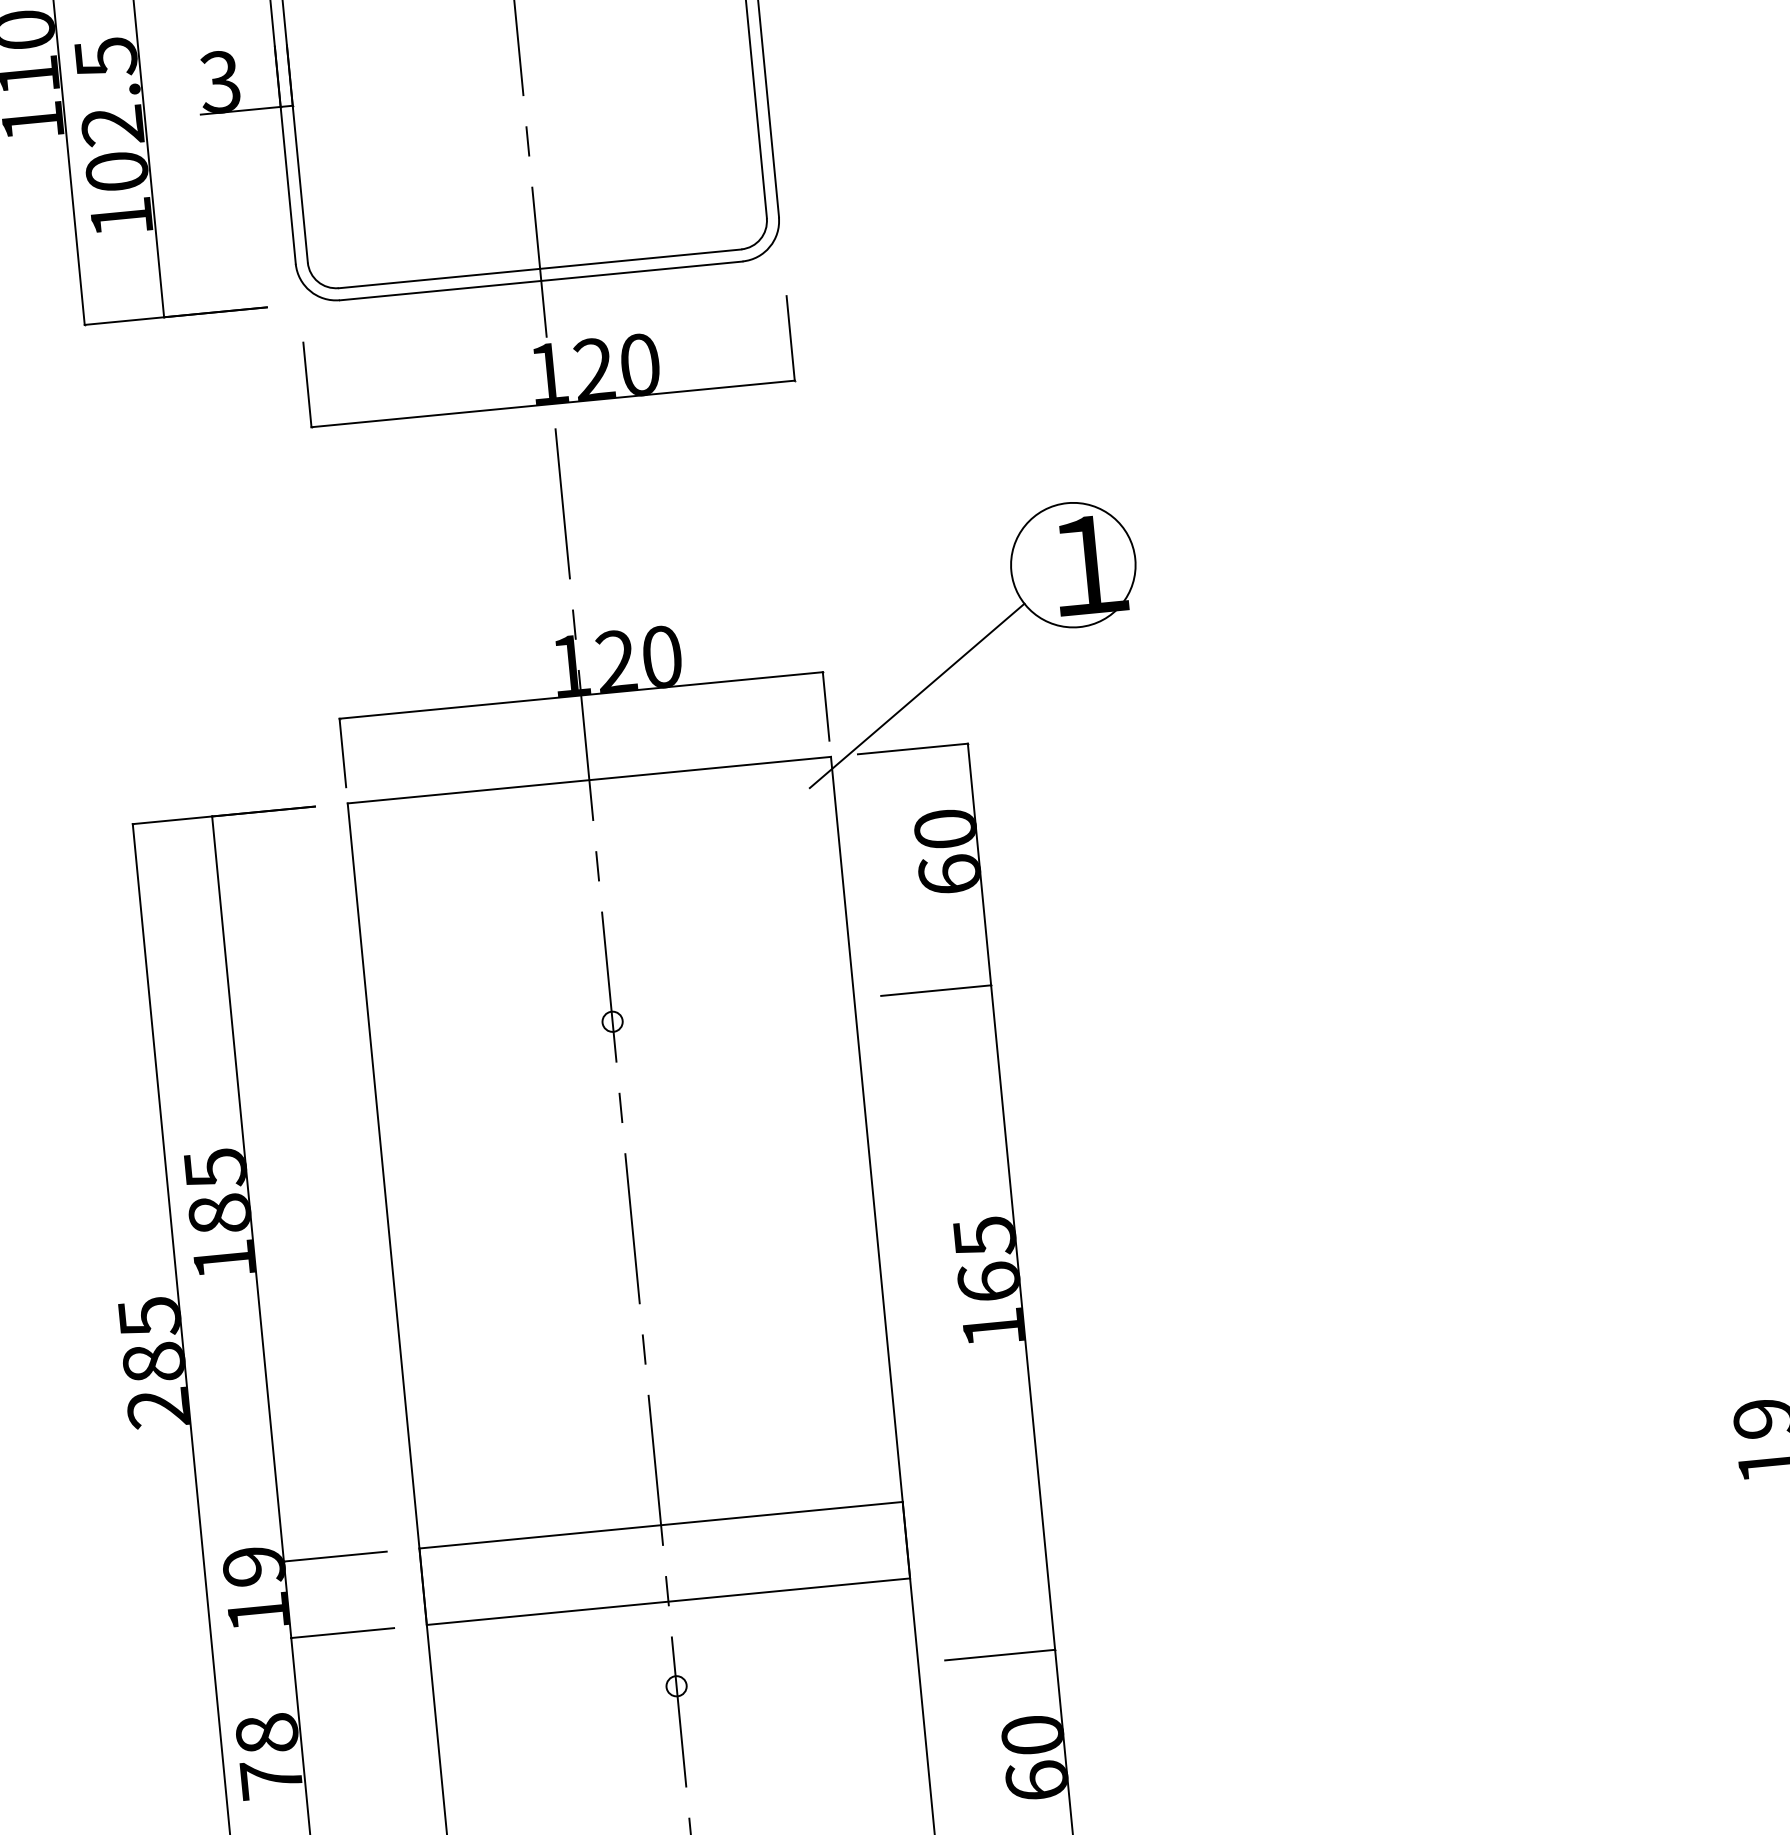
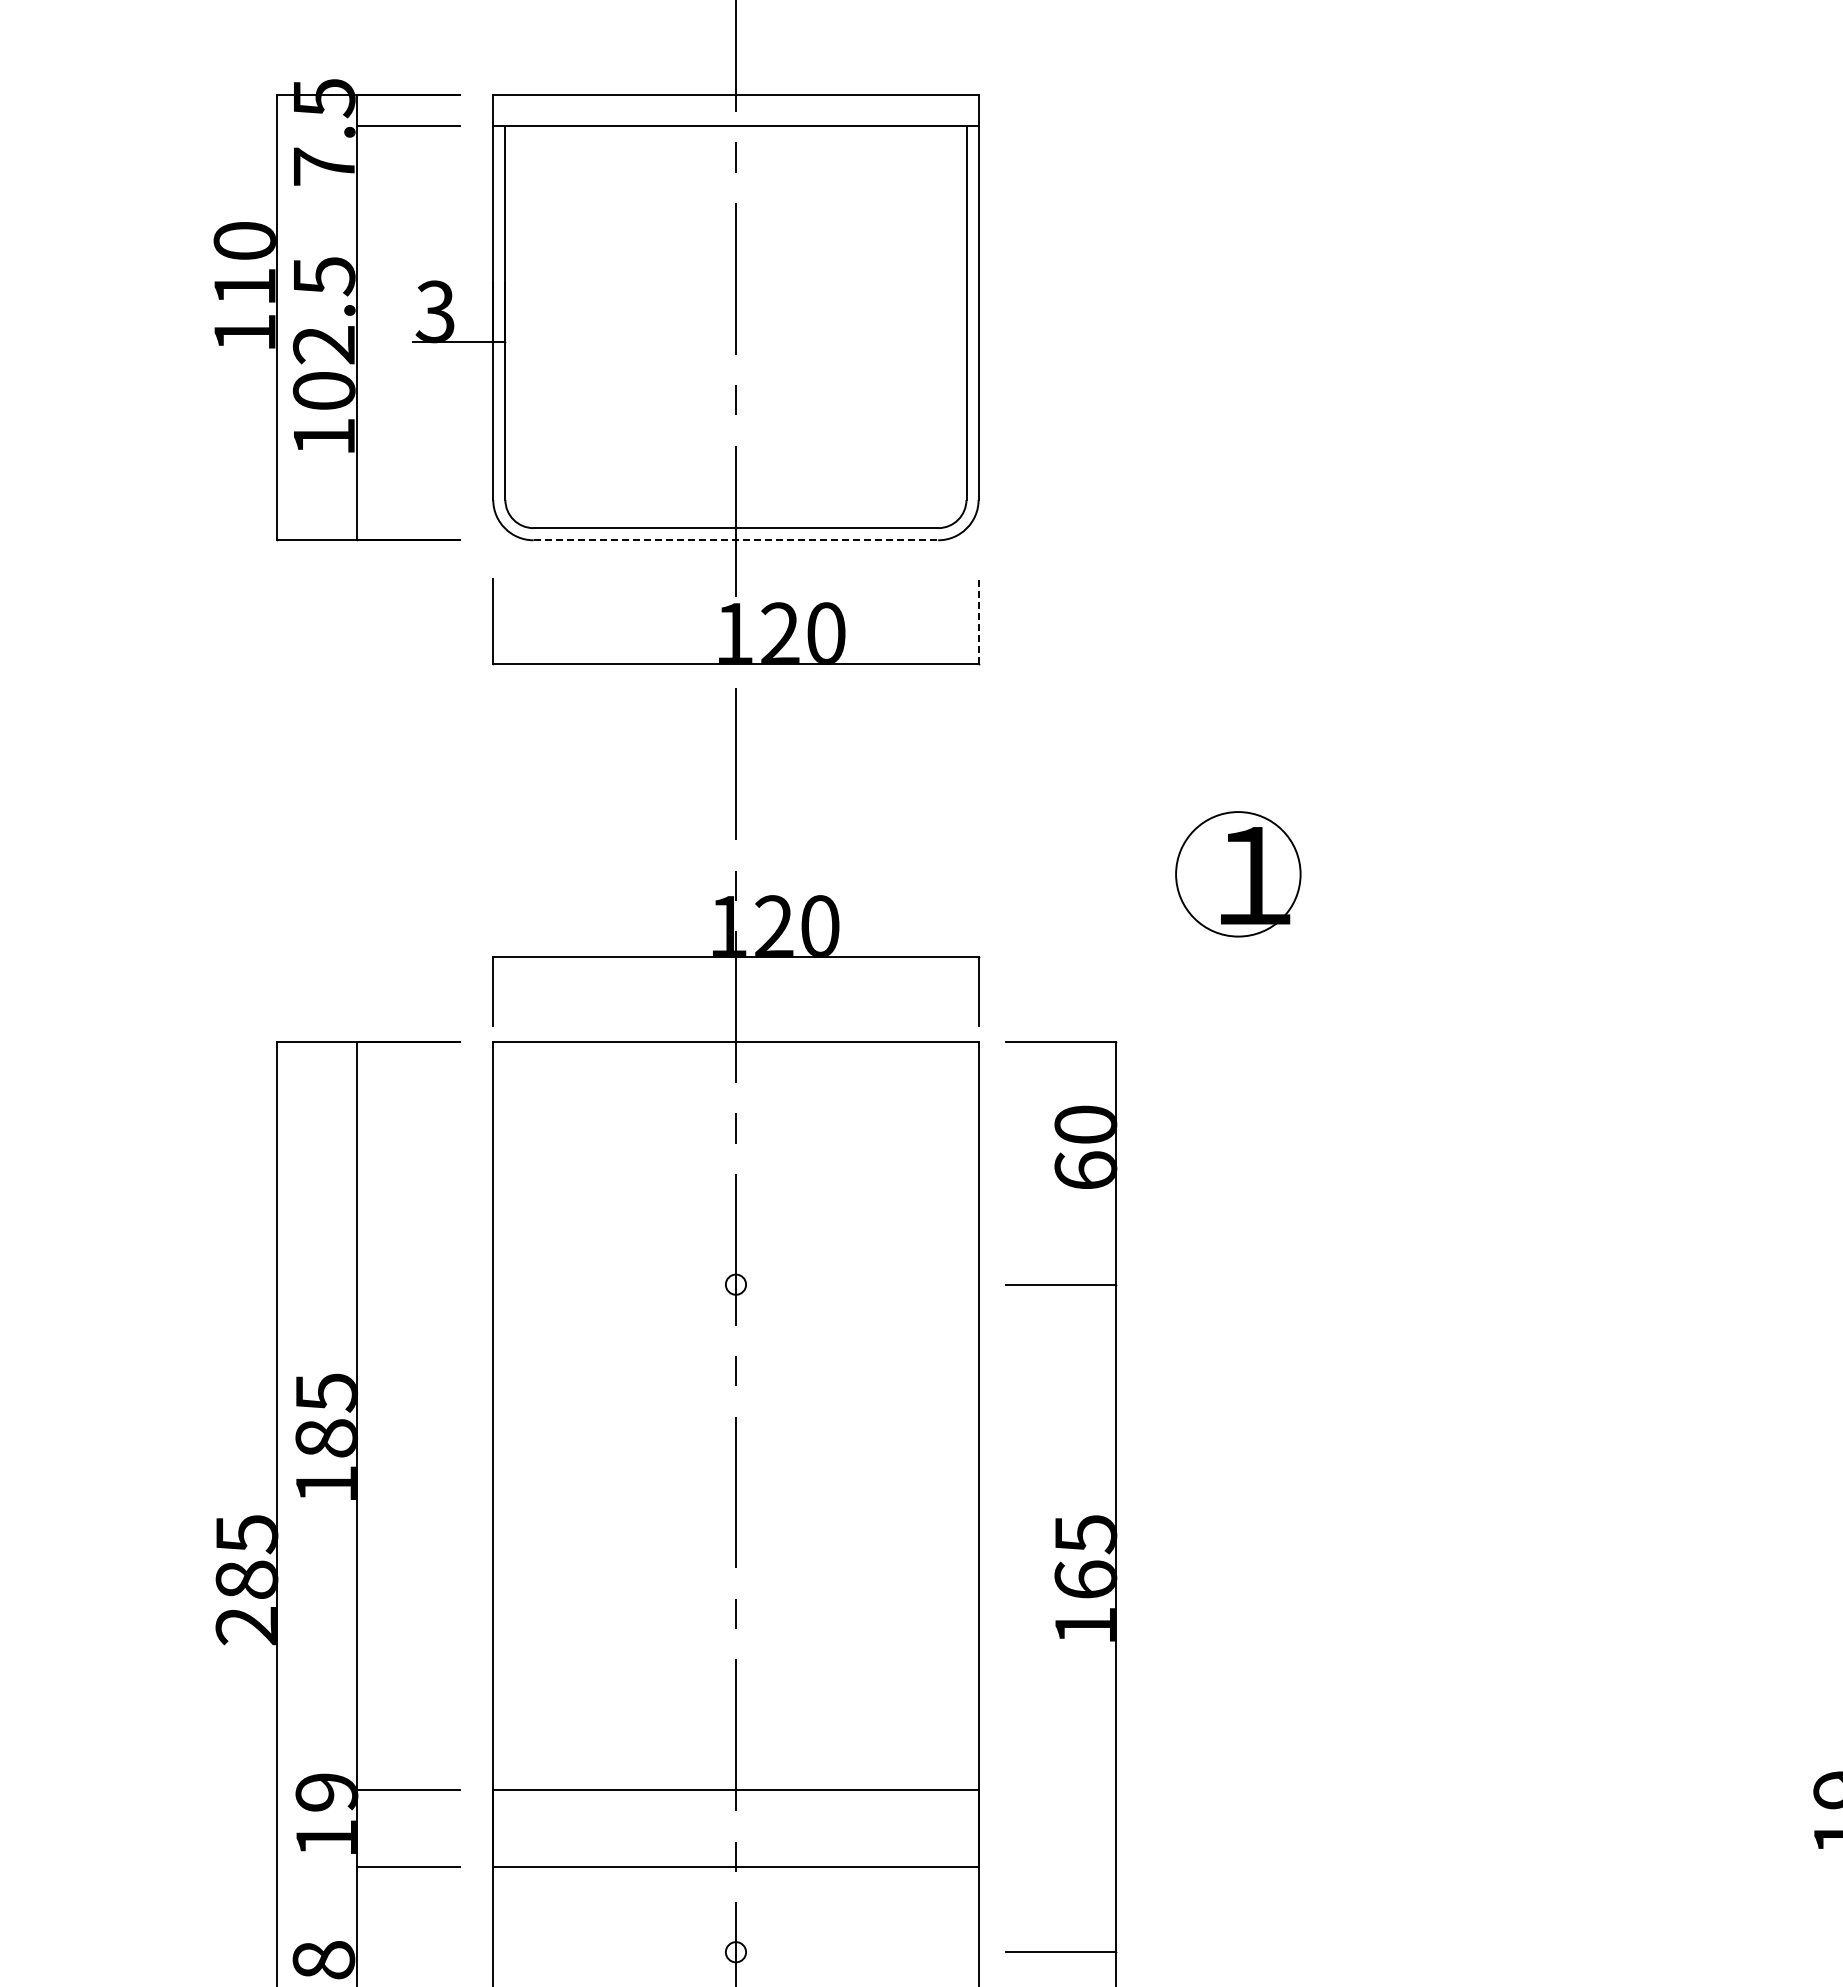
line: (541, 280) -> (736, 540), solid -> dashed
line: (790, 338) -> (978, 621), solid -> dashed
line: (917, 695) -> (1070, 989), removed

